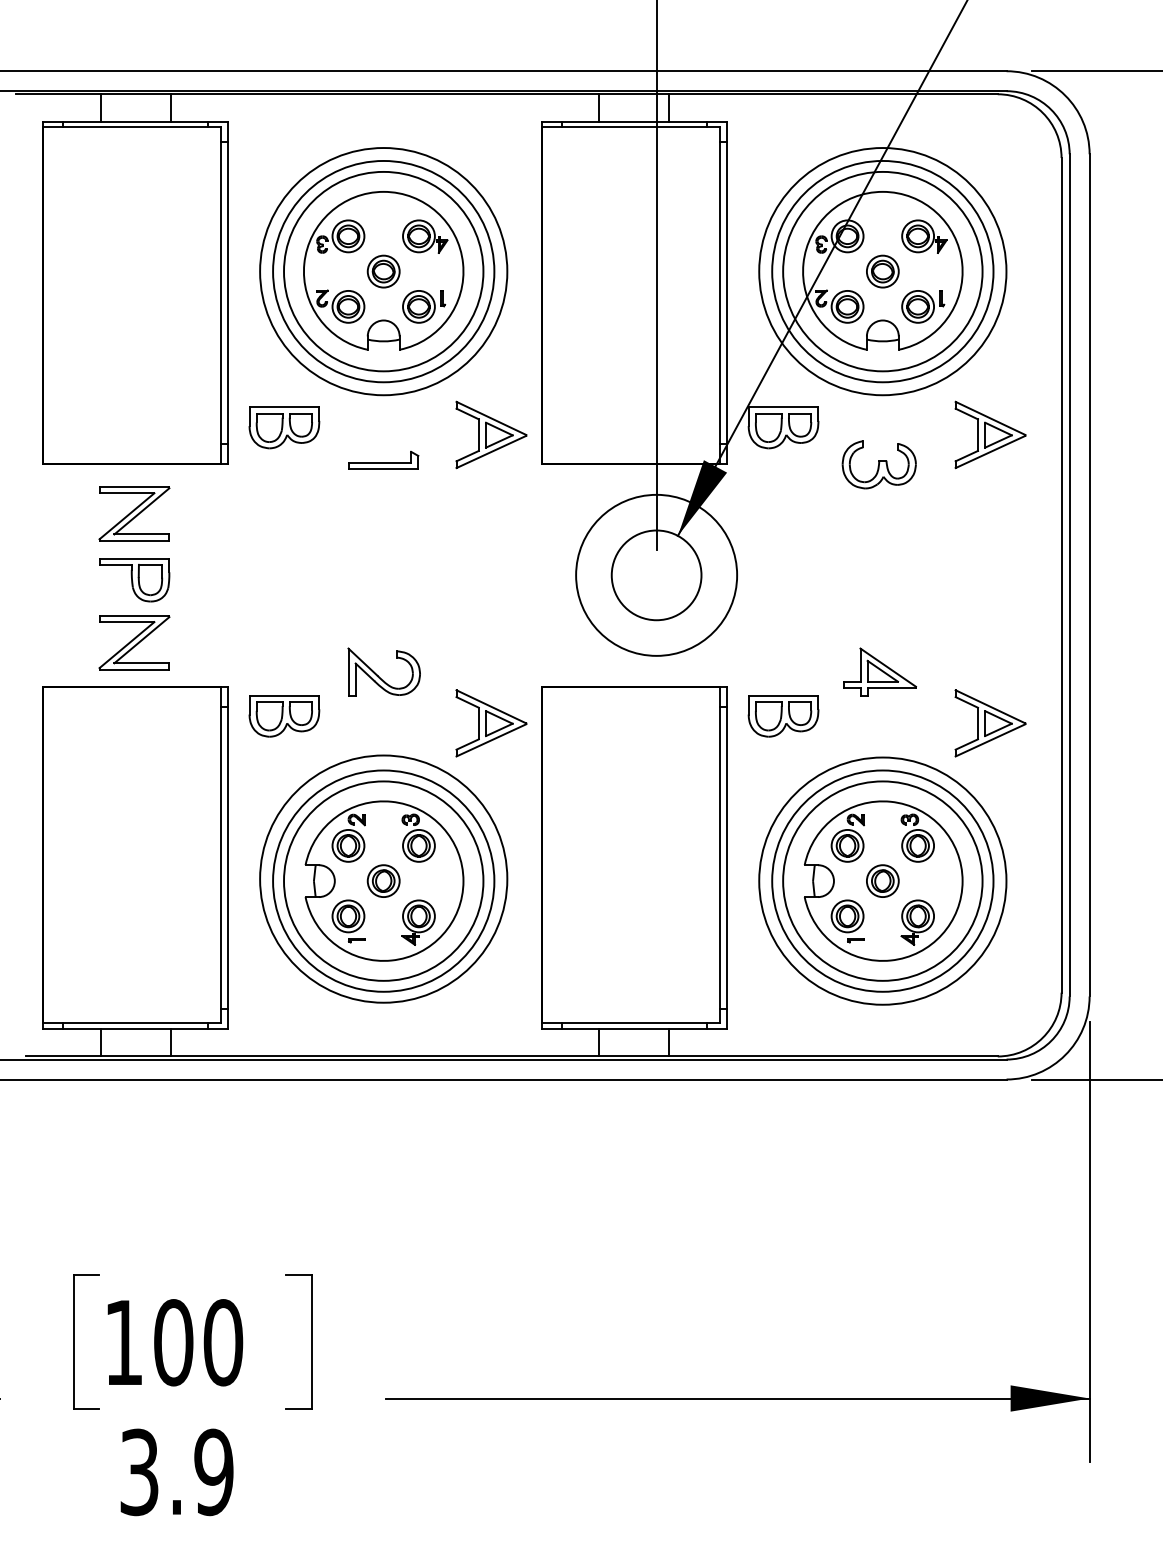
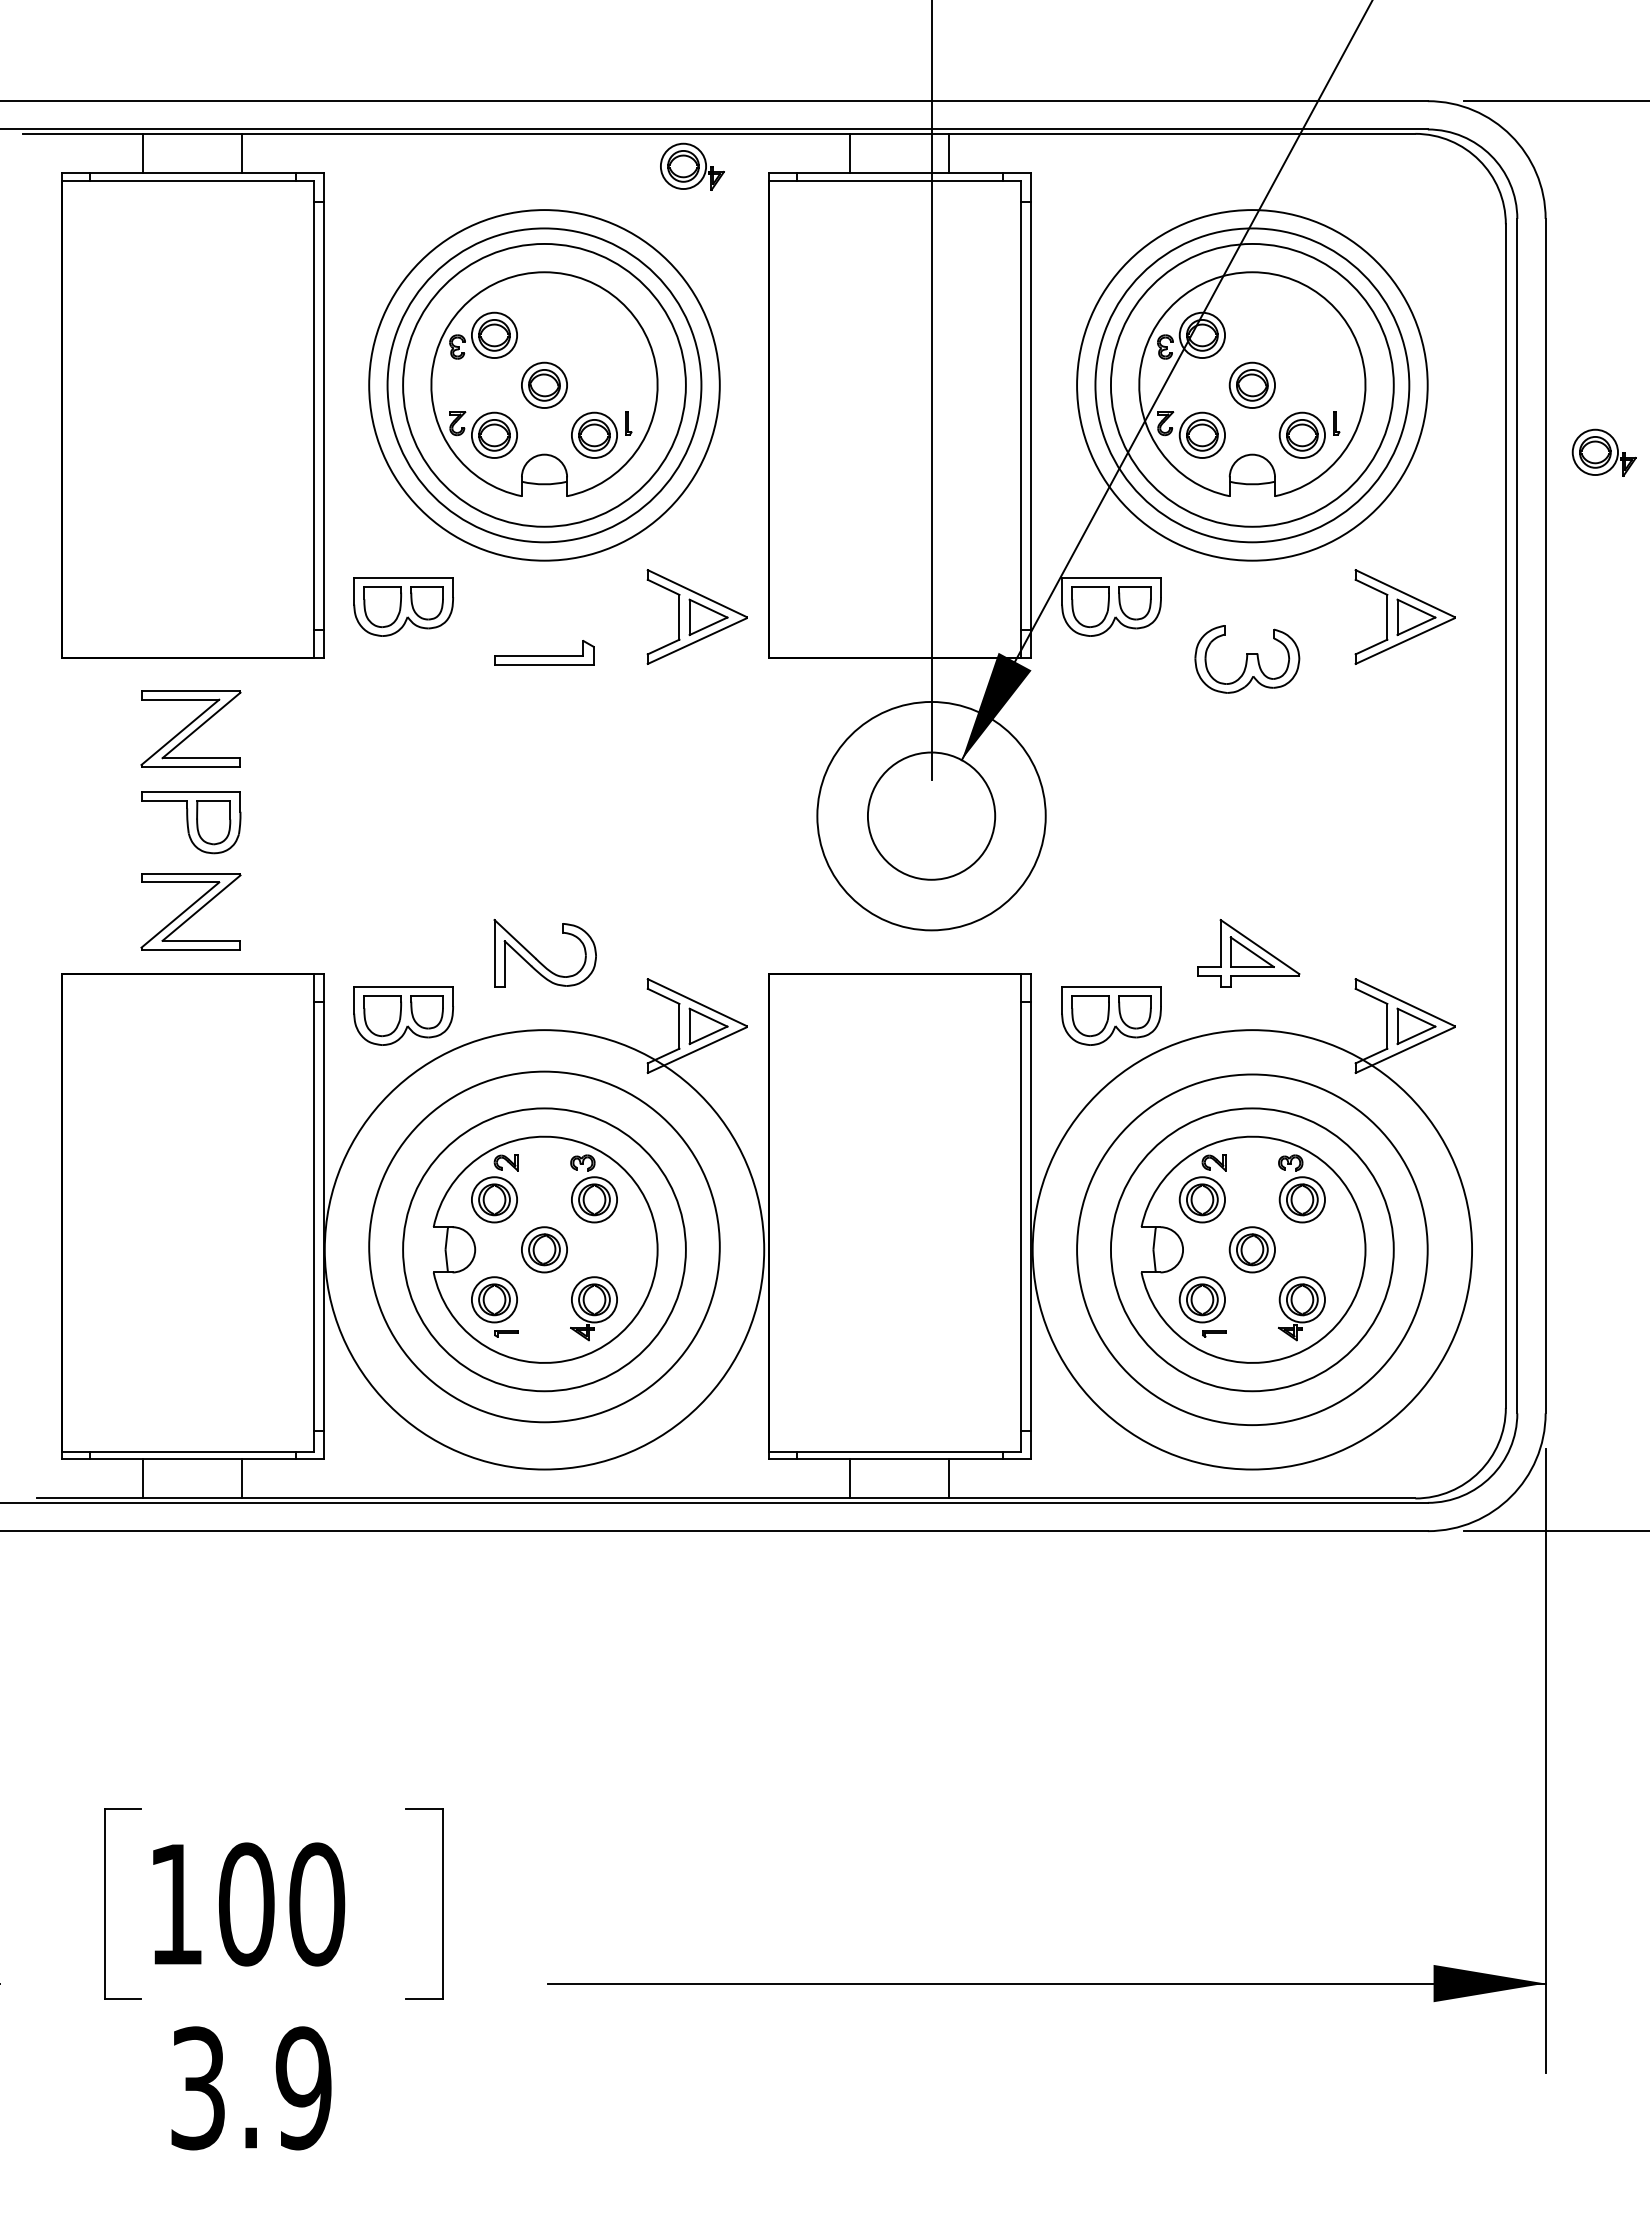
part: (425, 236) -> (692, 166), moved
part: (923, 236) -> (1603, 452), moved
circle: (383, 880) -> (544, 1249), size x1.4
circle: (882, 880) -> (1252, 1249), size x1.4

